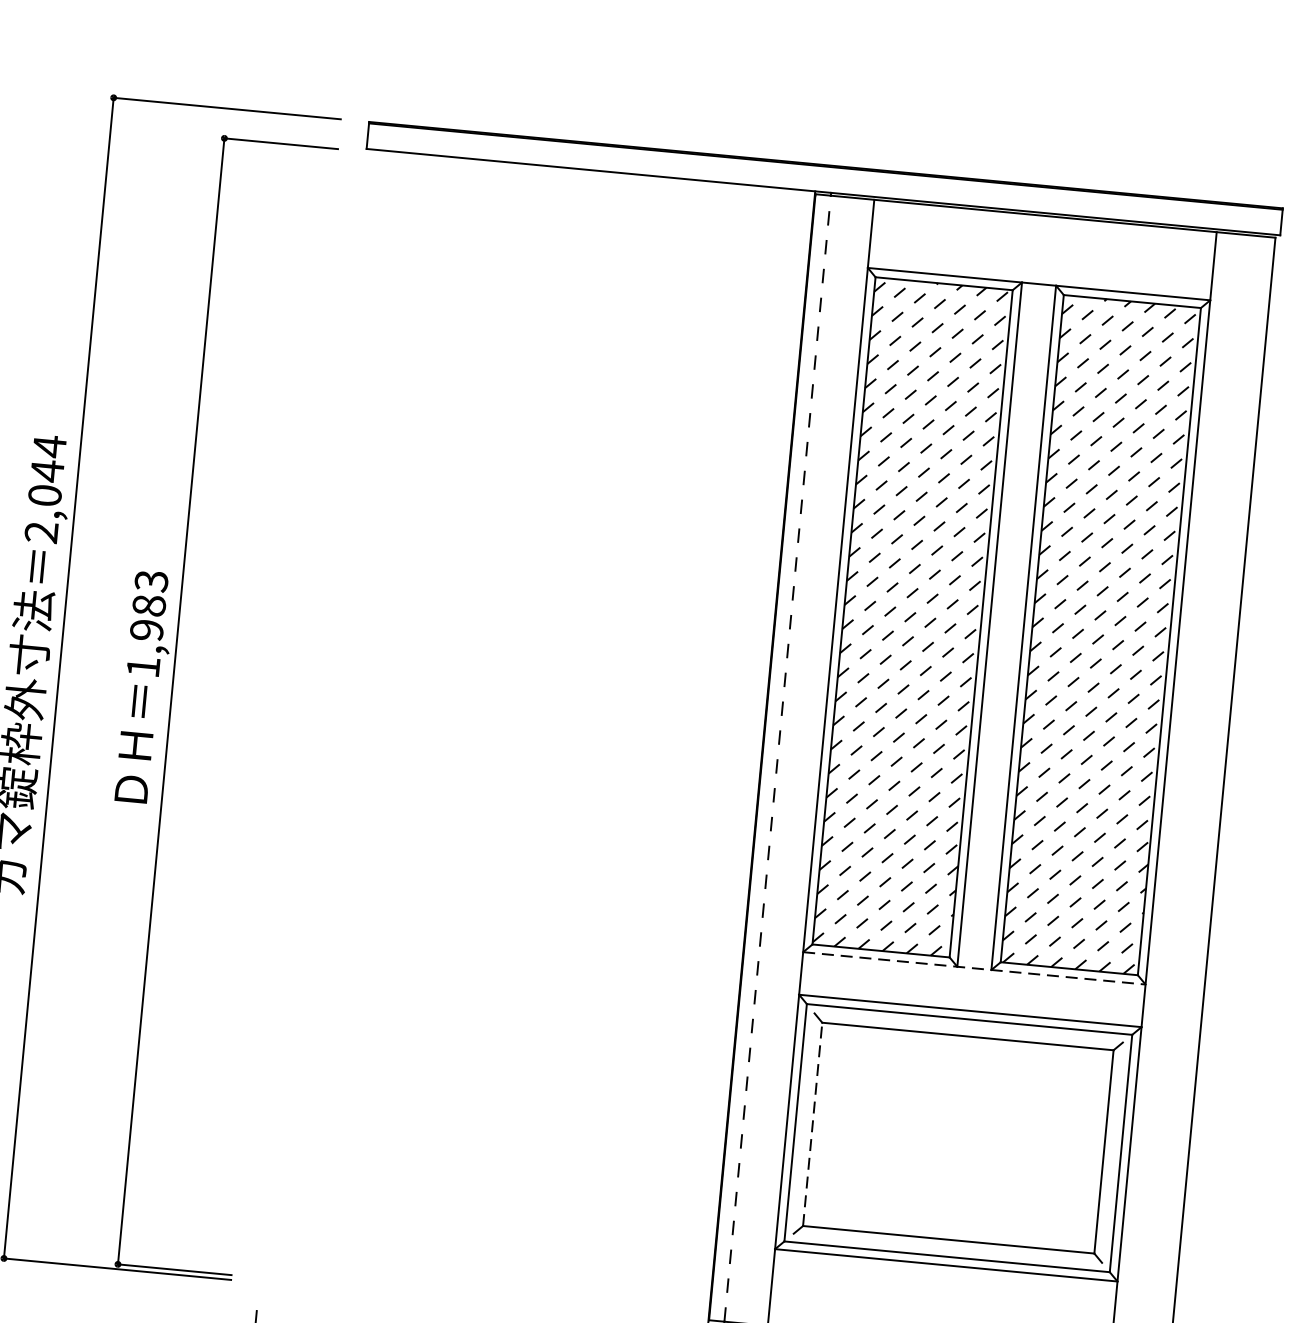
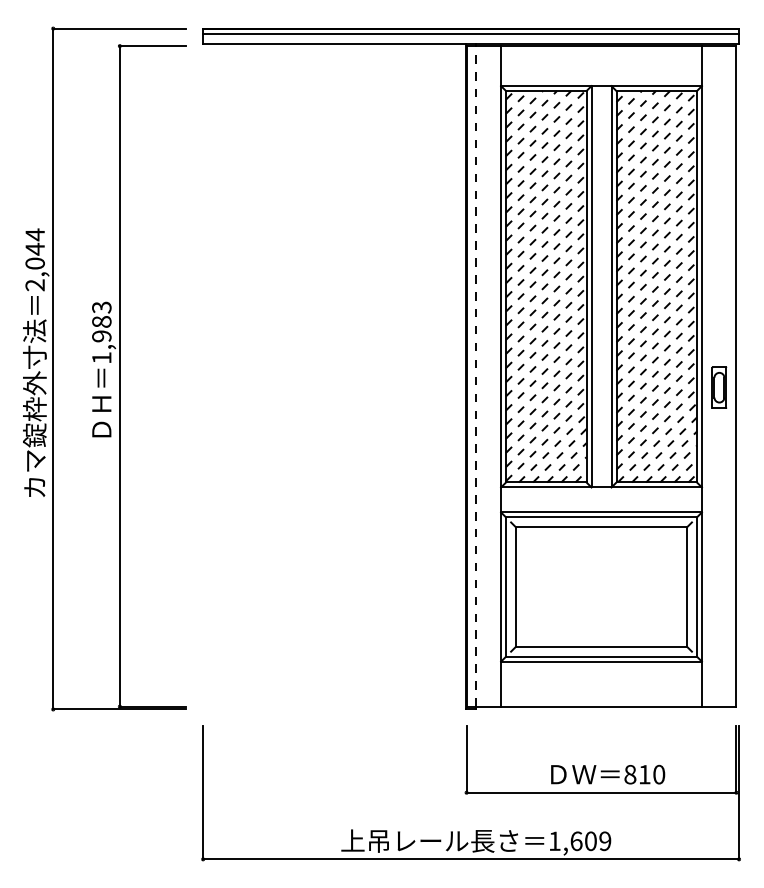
line: (825, 173) -> (471, 33), added
part: (1191, 816) -> (719, 387), added
line: (976, 968) -> (602, 487), dashed -> solid
line: (813, 1125) -> (516, 587), dashed -> solid

